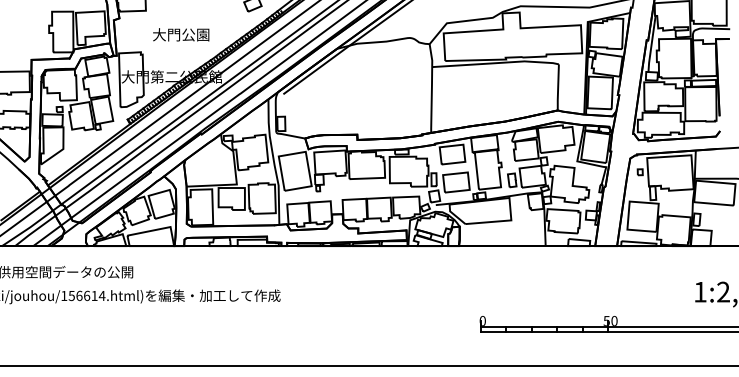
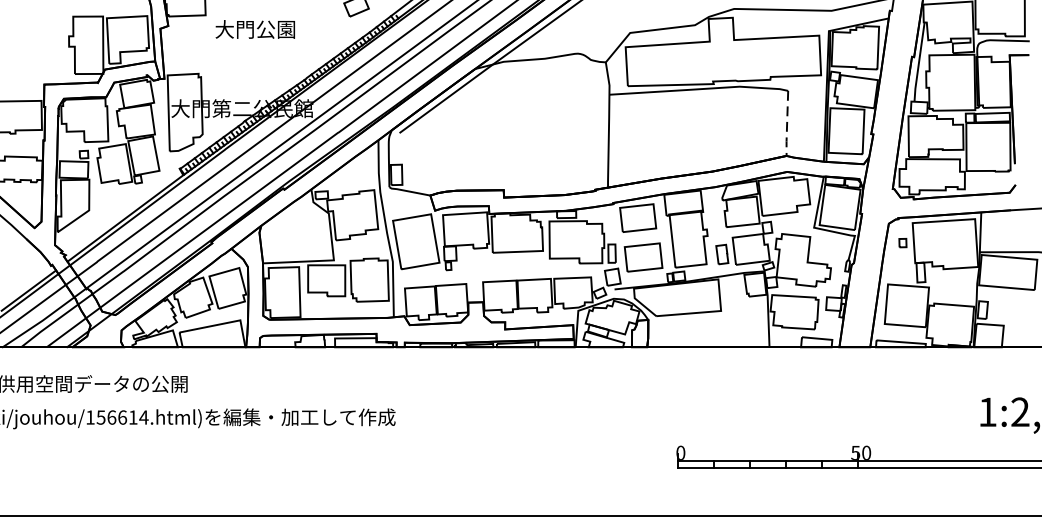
text: (181, 34) -> (255, 29), moved
line: (558, 88) -> (787, 124), solid -> dashed

